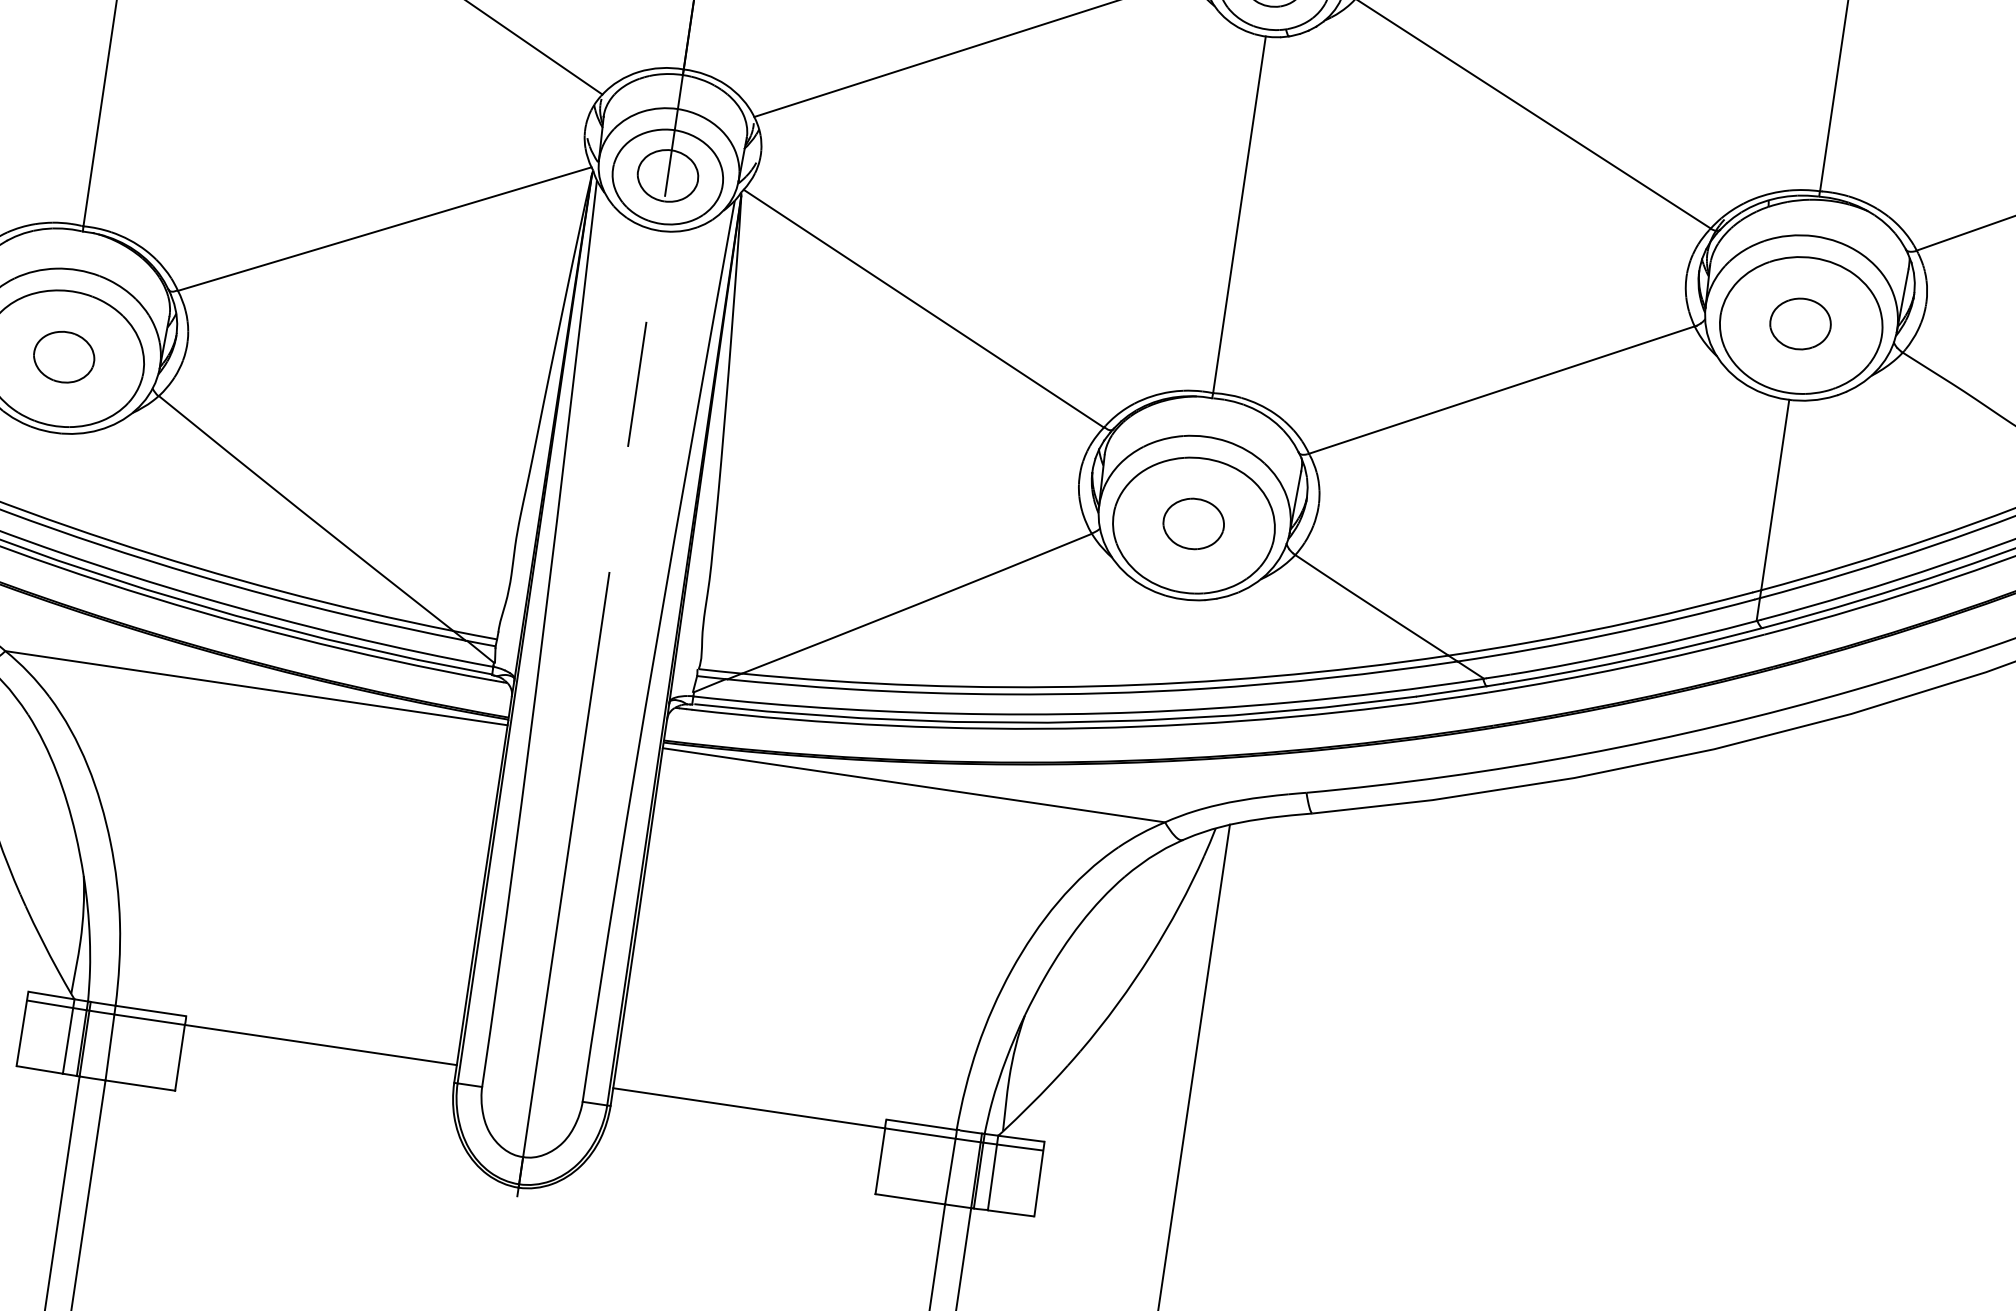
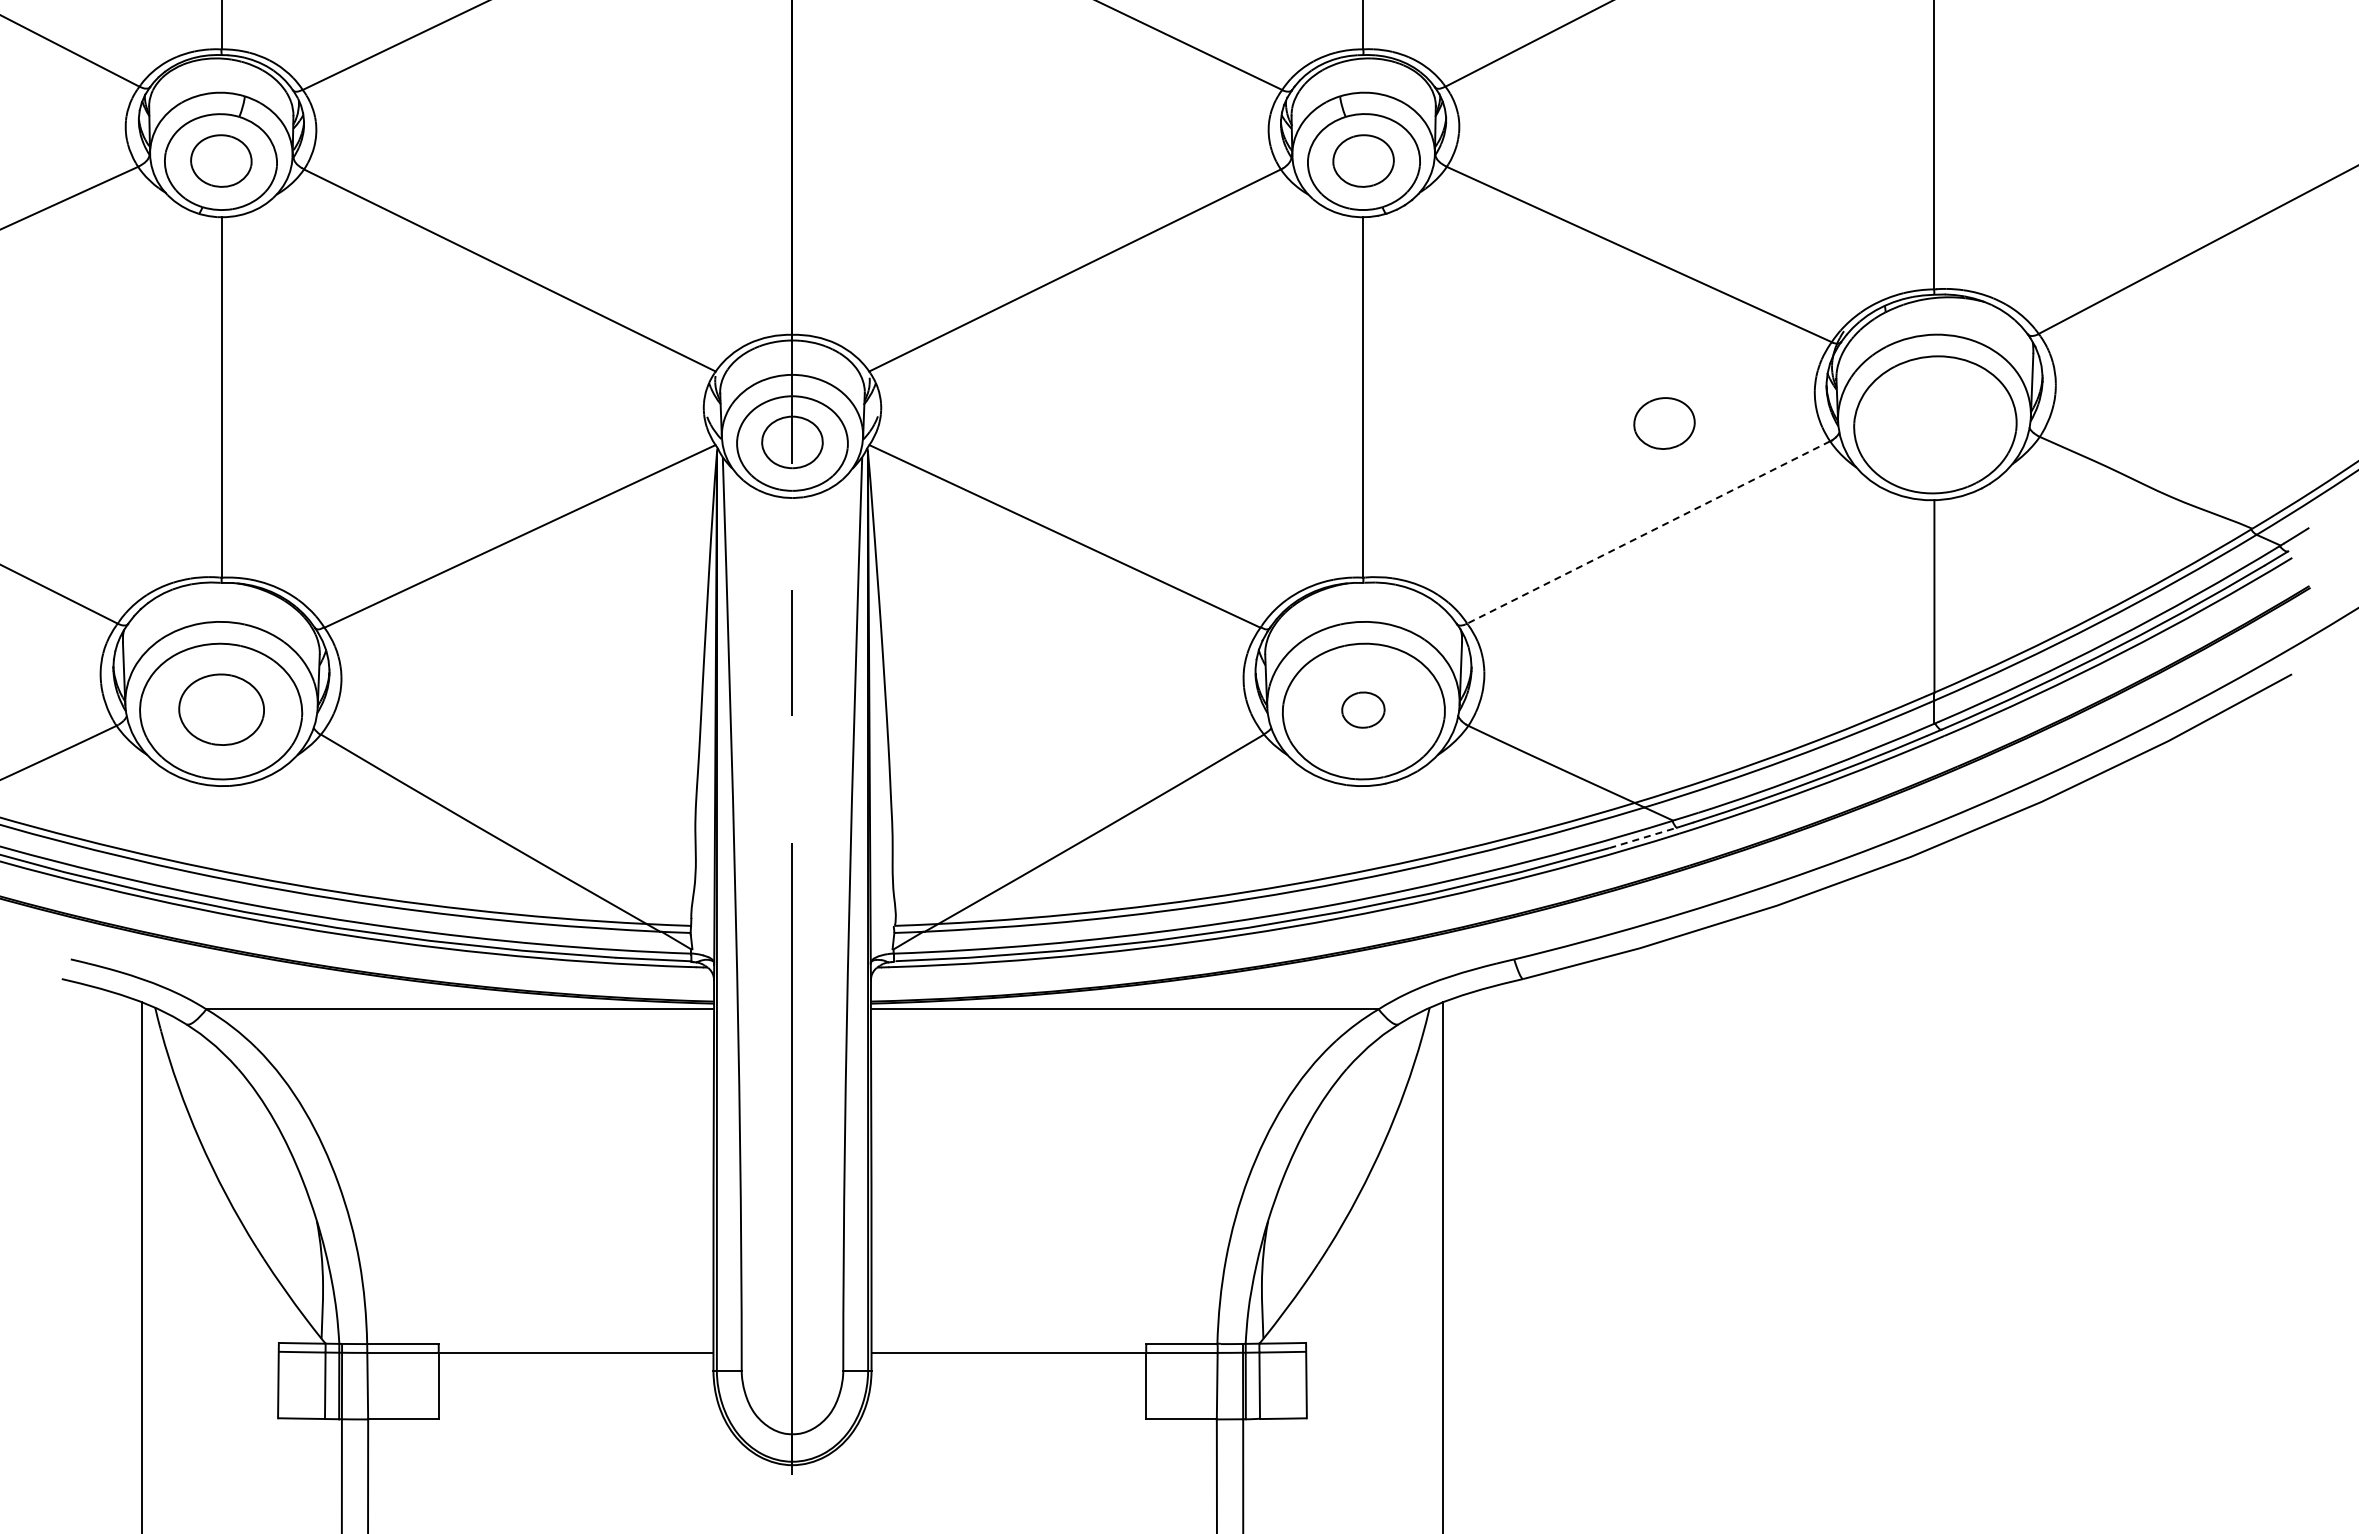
part: (1800, 324) -> (1664, 423), moved
part: (64, 357) -> (221, 710), size x1.4
line: (1501, 390) -> (1648, 532), solid -> dashed
part: (1193, 524) -> (1363, 710), size x0.7
line: (1452, 691) -> (1643, 837), solid -> dashed

